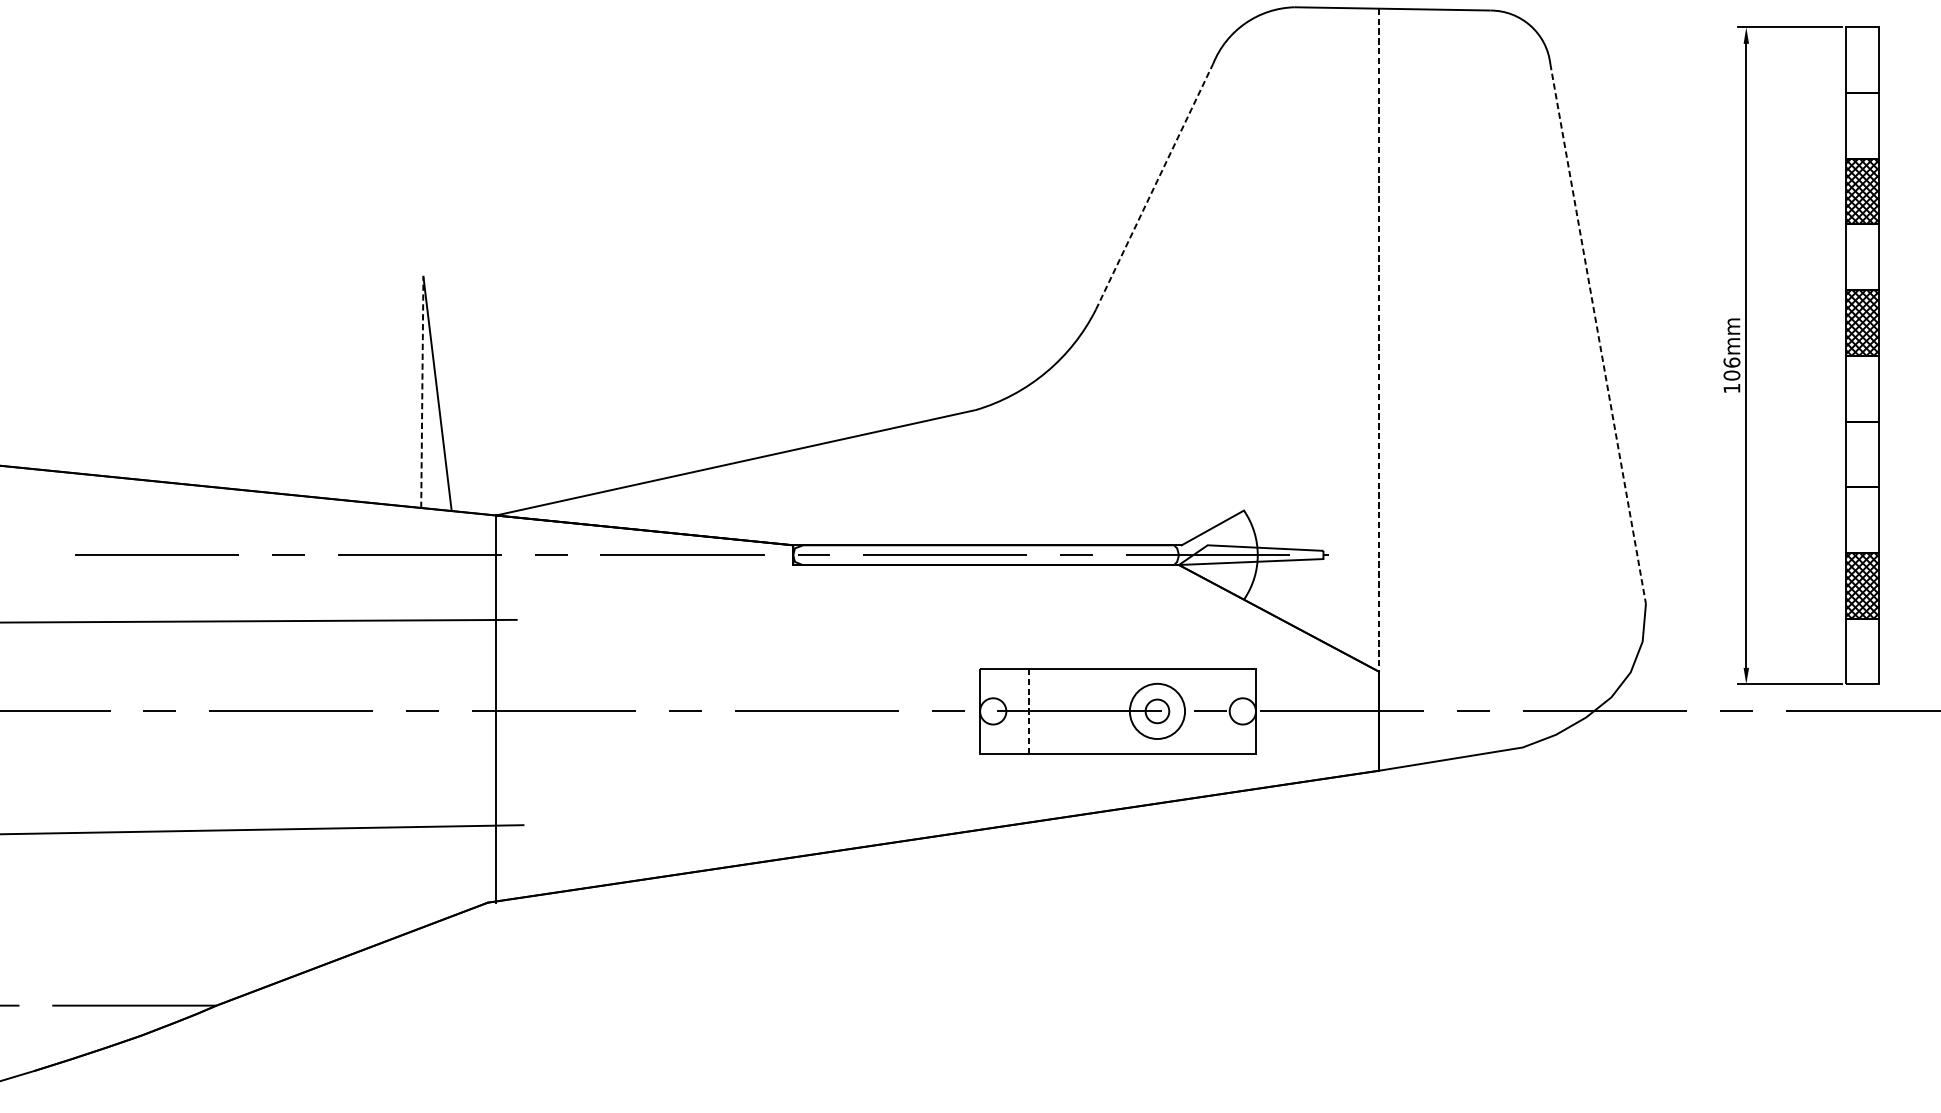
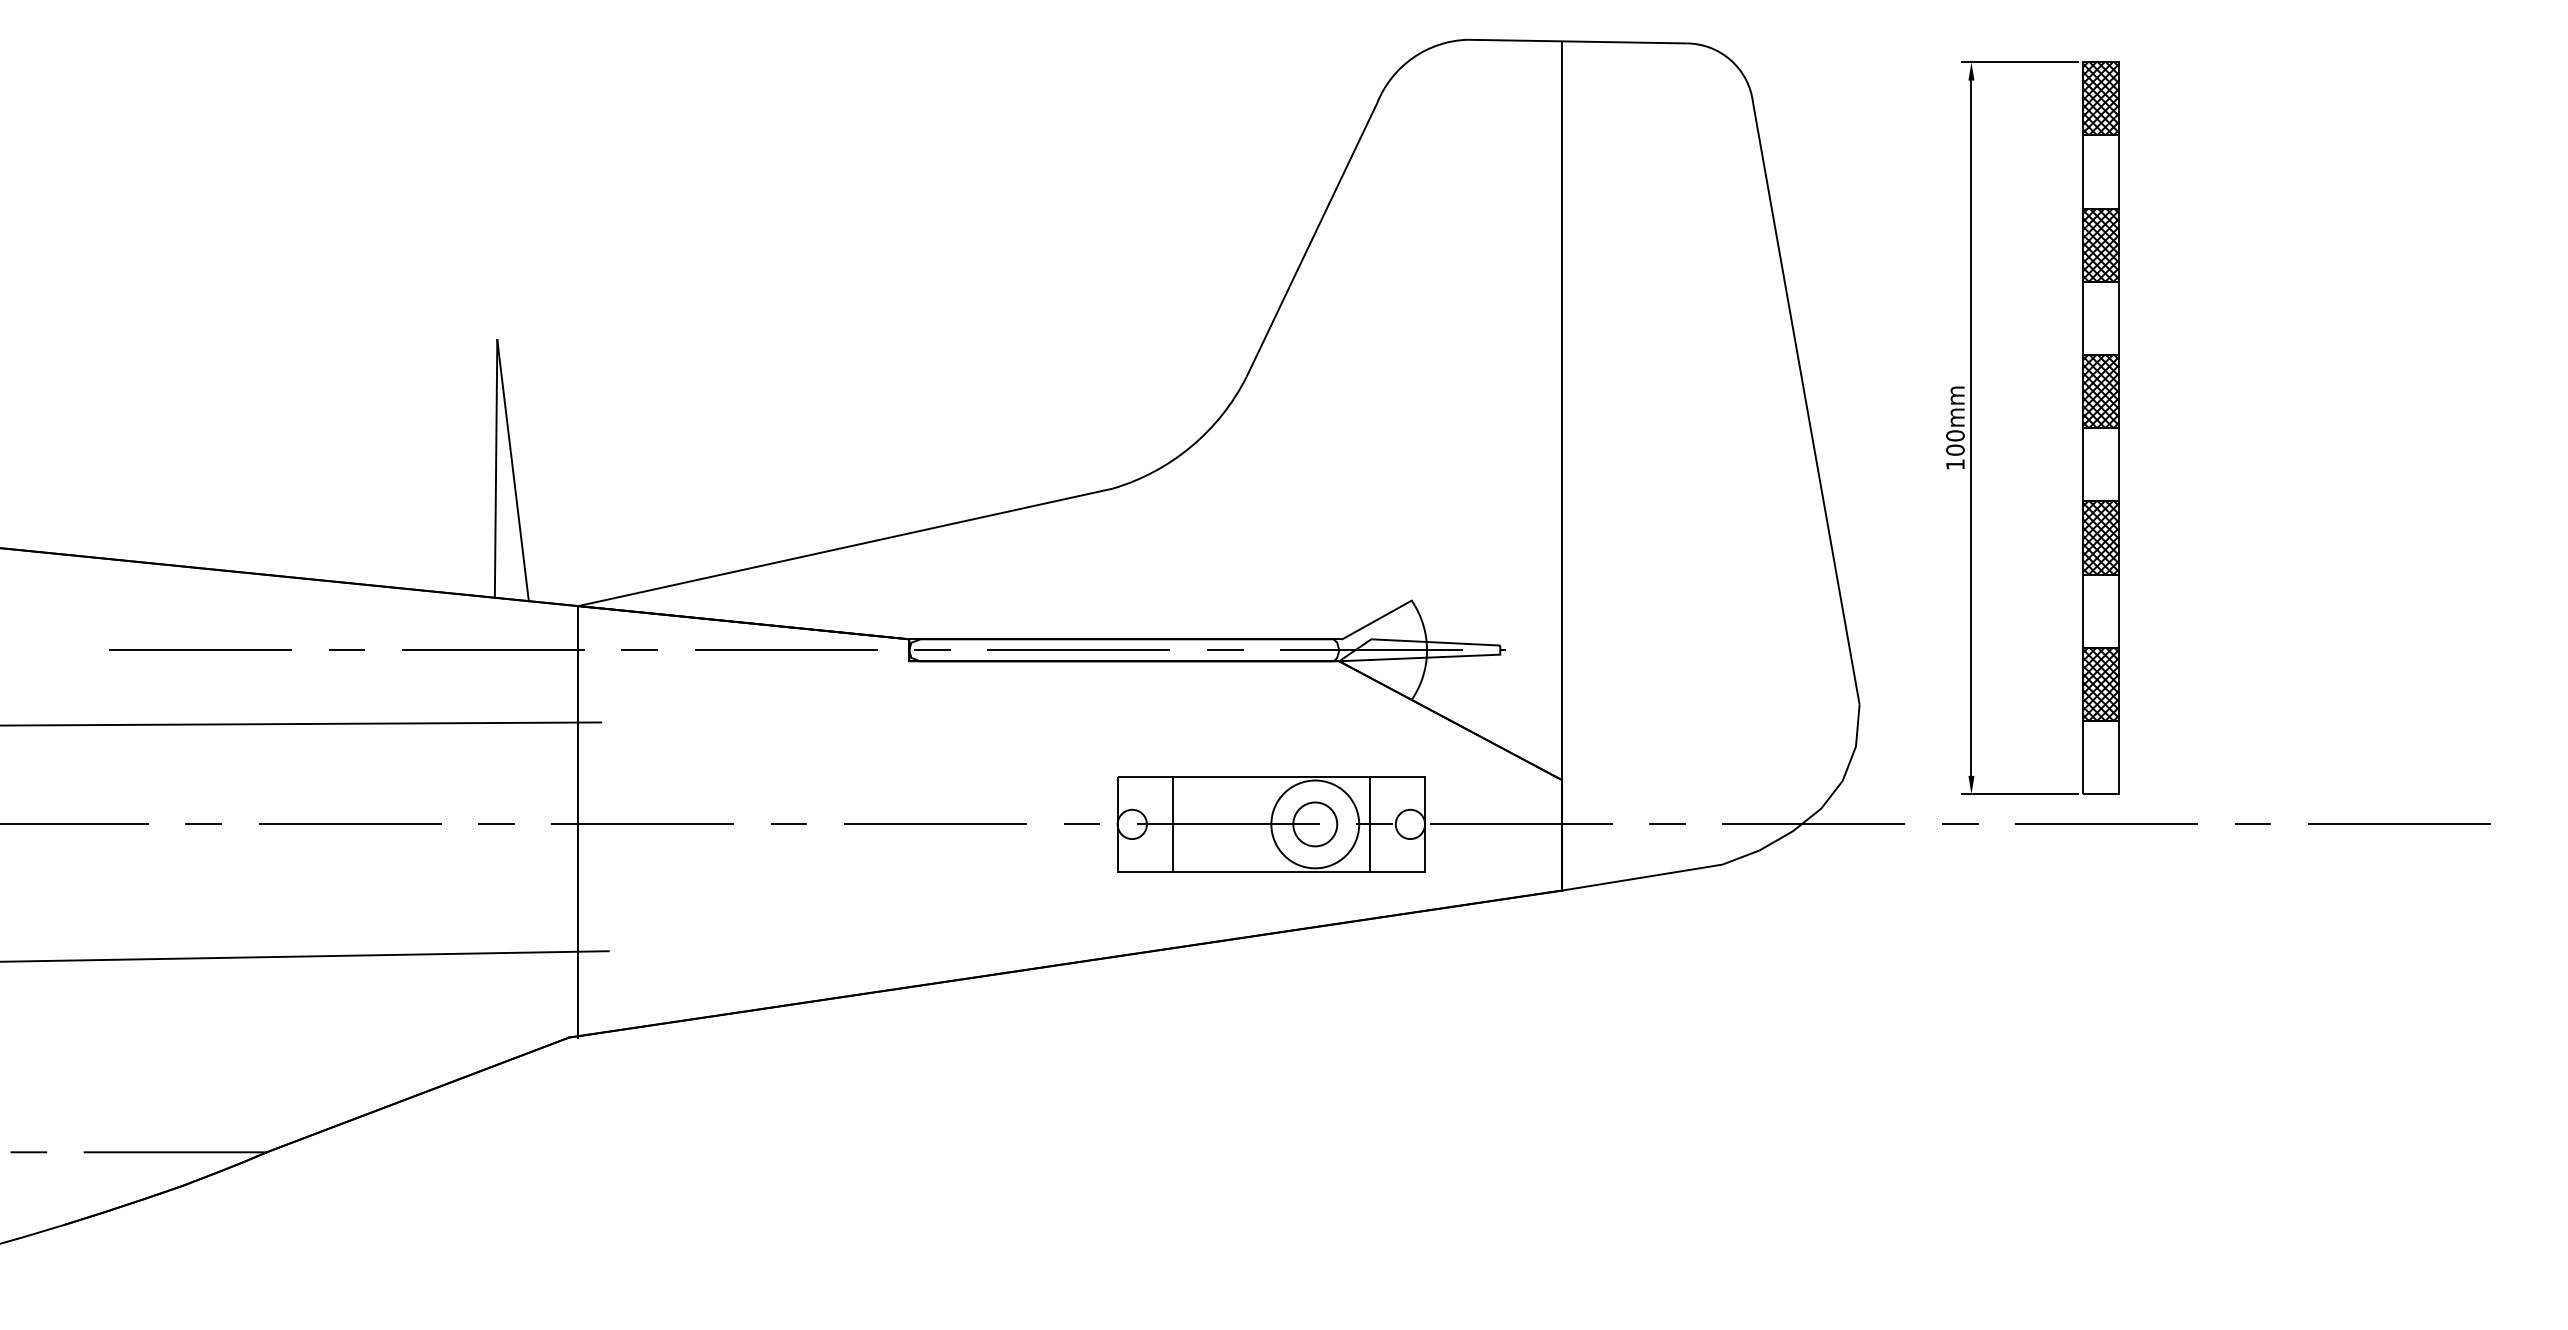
hatch: (1862, 59) -> (2100, 98), added
line: (1154, 186) -> (1312, 239), dashed -> solid
line: (1598, 334) -> (1806, 404), dashed -> solid
text: (1731, 362) -> (1955, 435), 106mm -> 100mm
line: (1379, 389) -> (1562, 465), dashed -> solid
line: (422, 391) -> (496, 468), dashed -> solid
hatch: (1862, 453) -> (2100, 537), added
line: (1029, 711) -> (1172, 824), dashed -> solid
circle: (1157, 711) -> (1315, 824), size x1.43
circle: (1157, 711) -> (1315, 824), size x1.67
line: (1207, 711) -> (1370, 824), added

